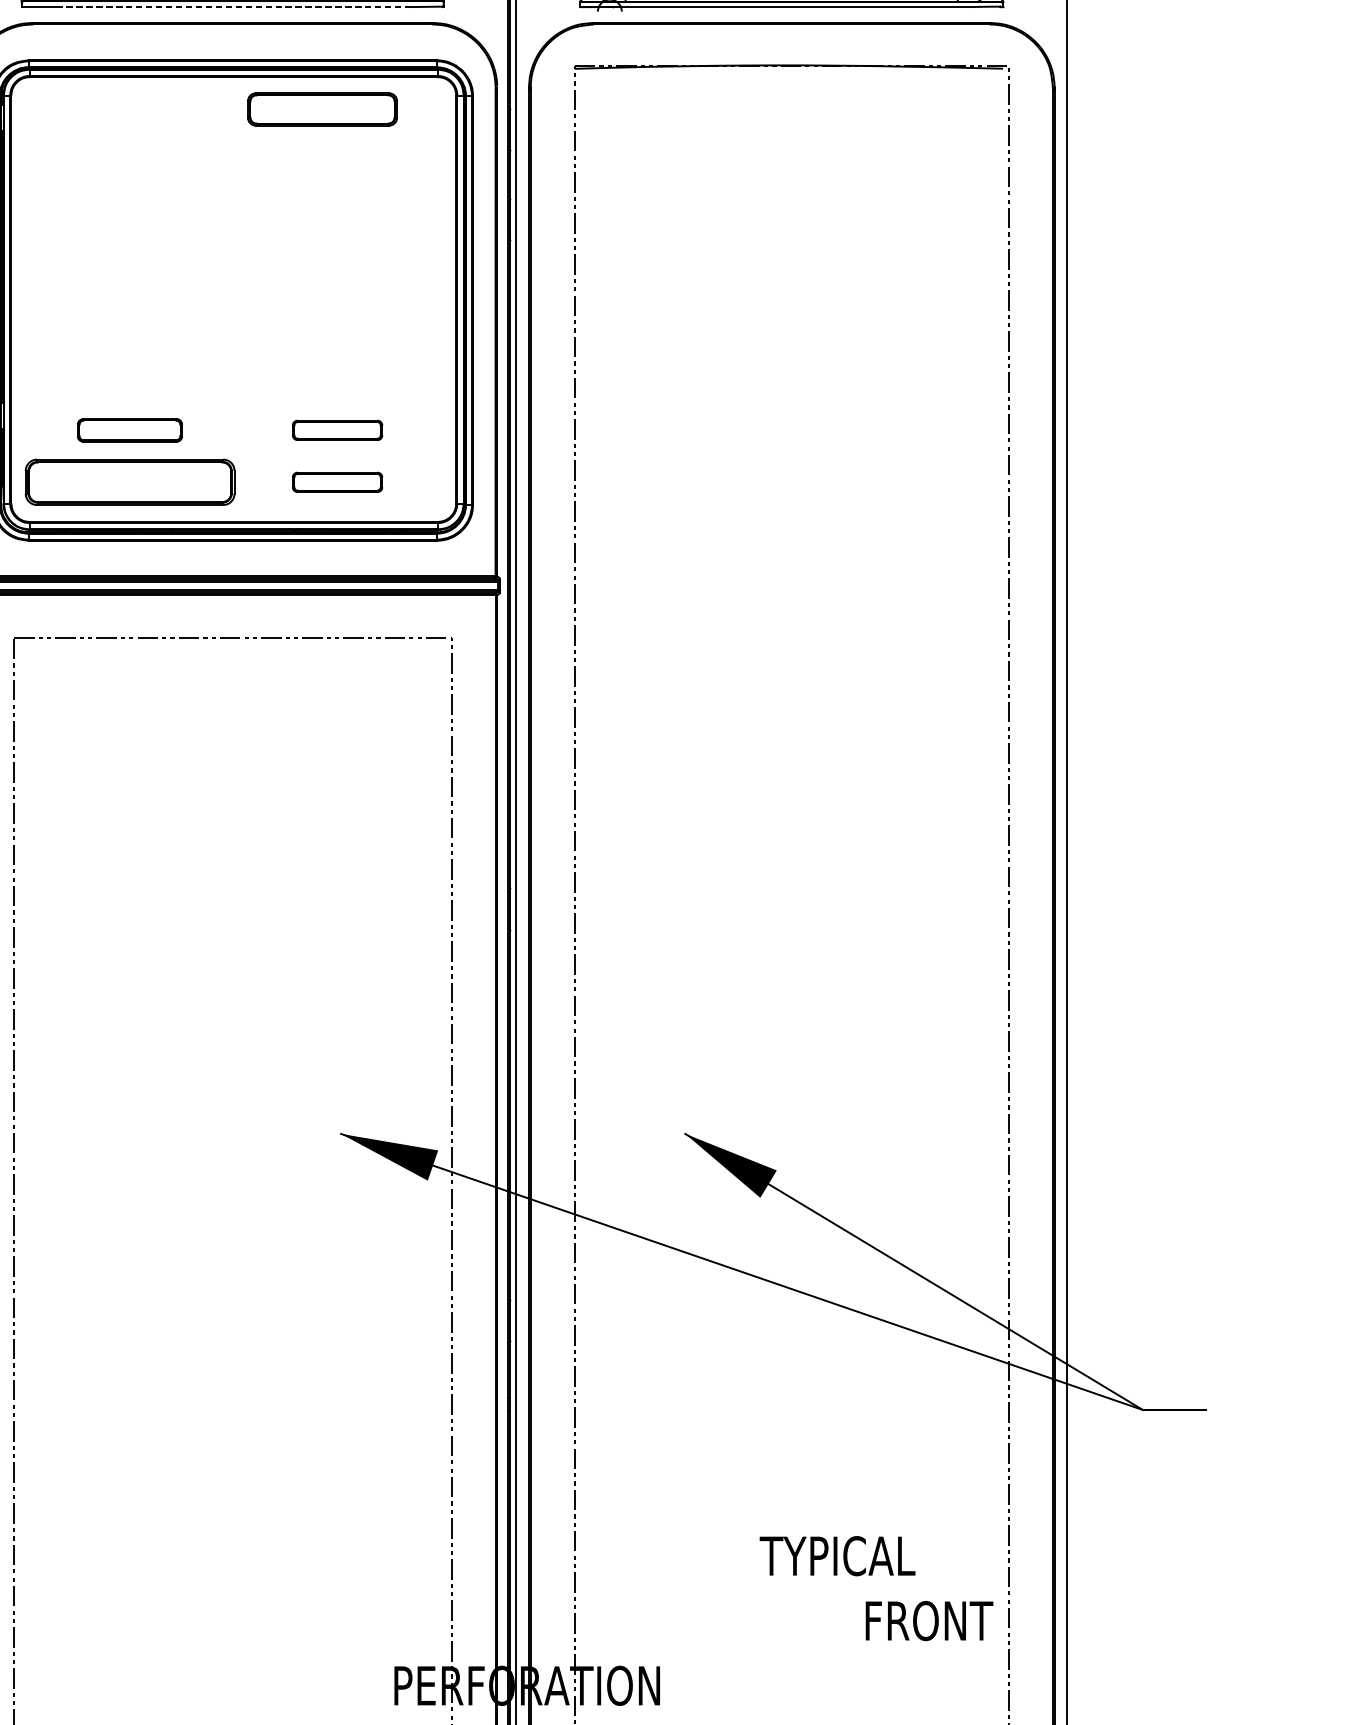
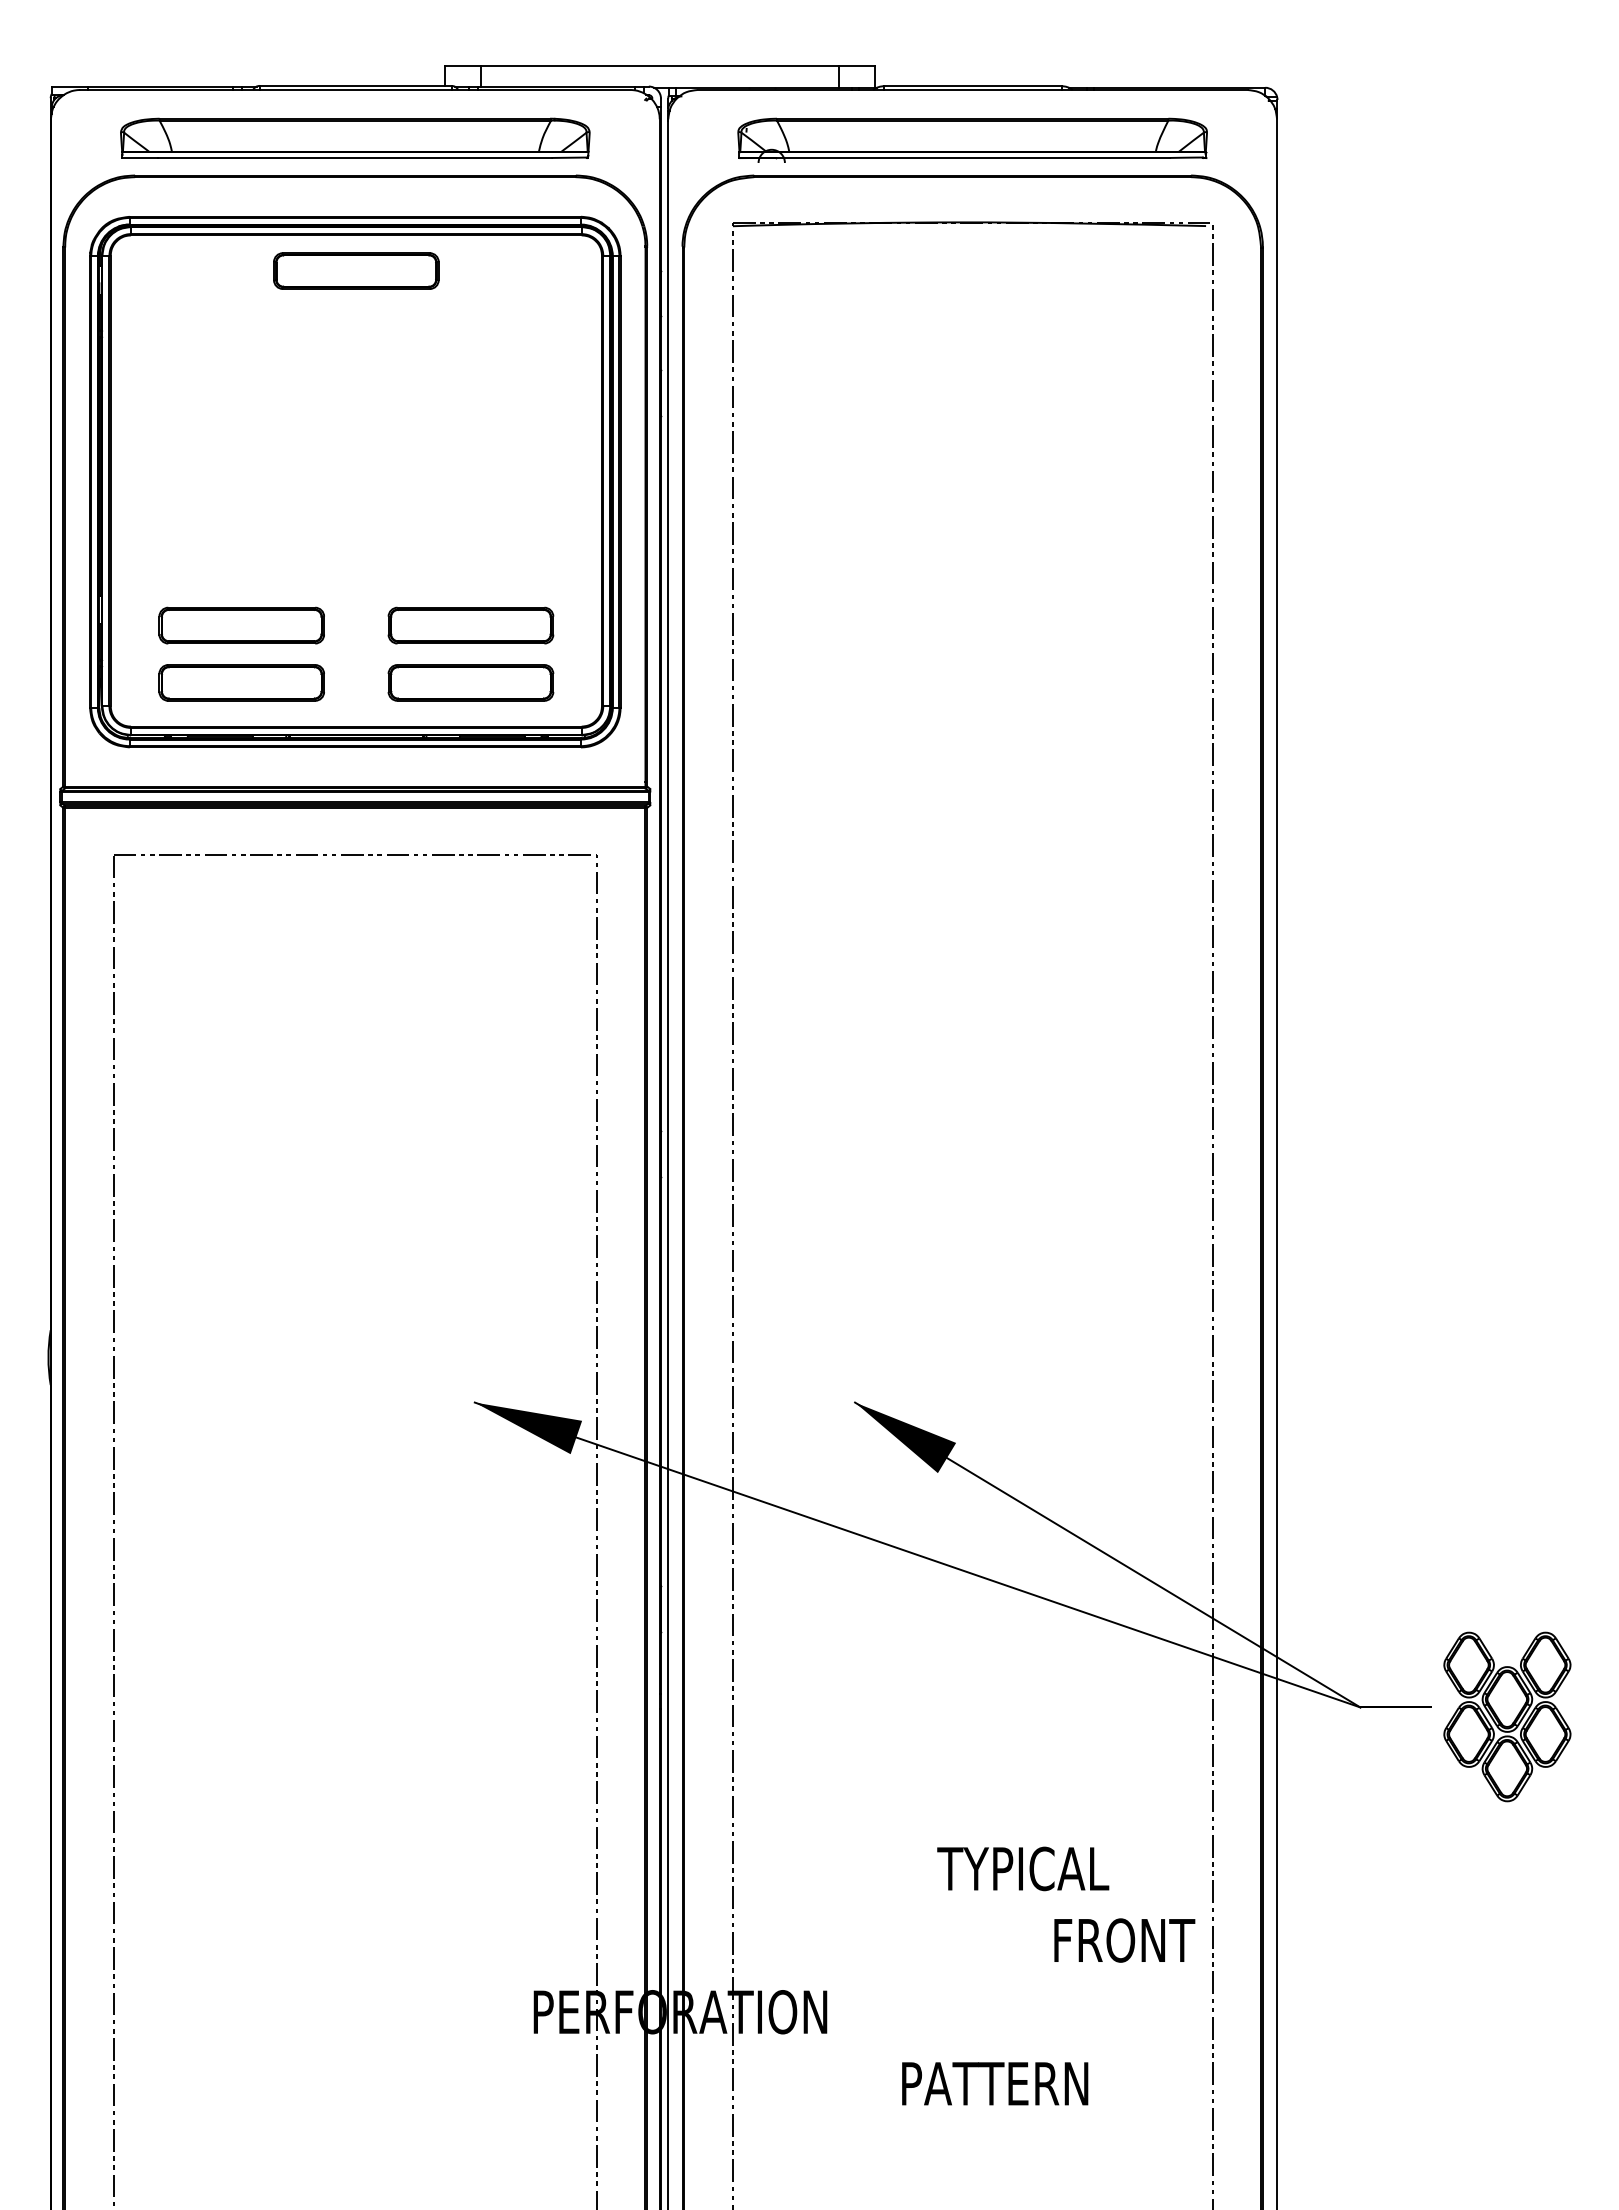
line: (232, 6) -> (354, 157), dashed -> solid
part: (322, 108) -> (356, 270), moved
part: (129, 430) -> (241, 625), size x1.43
part: (337, 430) -> (470, 625), size x1.67
part: (129, 481) -> (241, 682), size x0.71
part: (337, 481) -> (470, 682), size x1.67
part: (1276, 1418) -> (1507, 1716), added

